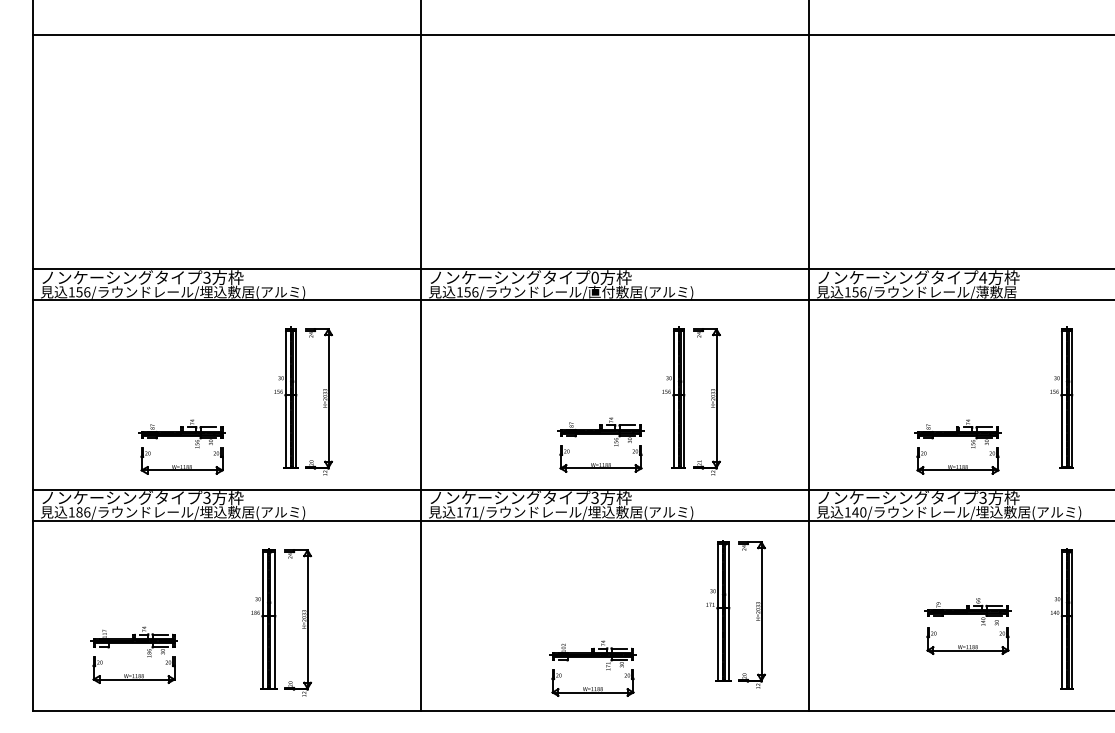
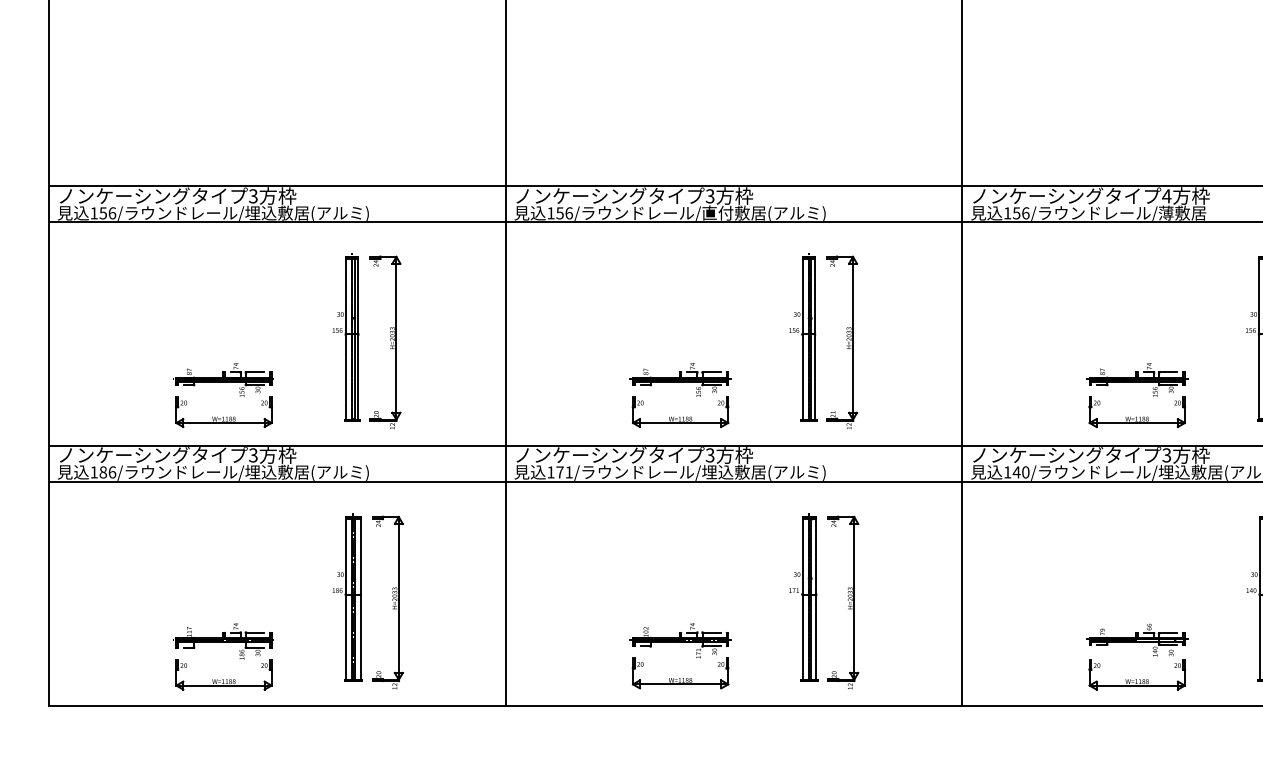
text: (594, 277) -> (709, 195), 0 -> 3
part: (600, 434) -> (680, 383), moved
part: (735, 614) -> (823, 602), moved
part: (967, 614) -> (1136, 643), moved
part: (281, 622) -> (368, 602), moved
part: (133, 643) -> (223, 643), moved
part: (592, 657) -> (680, 643), moved

